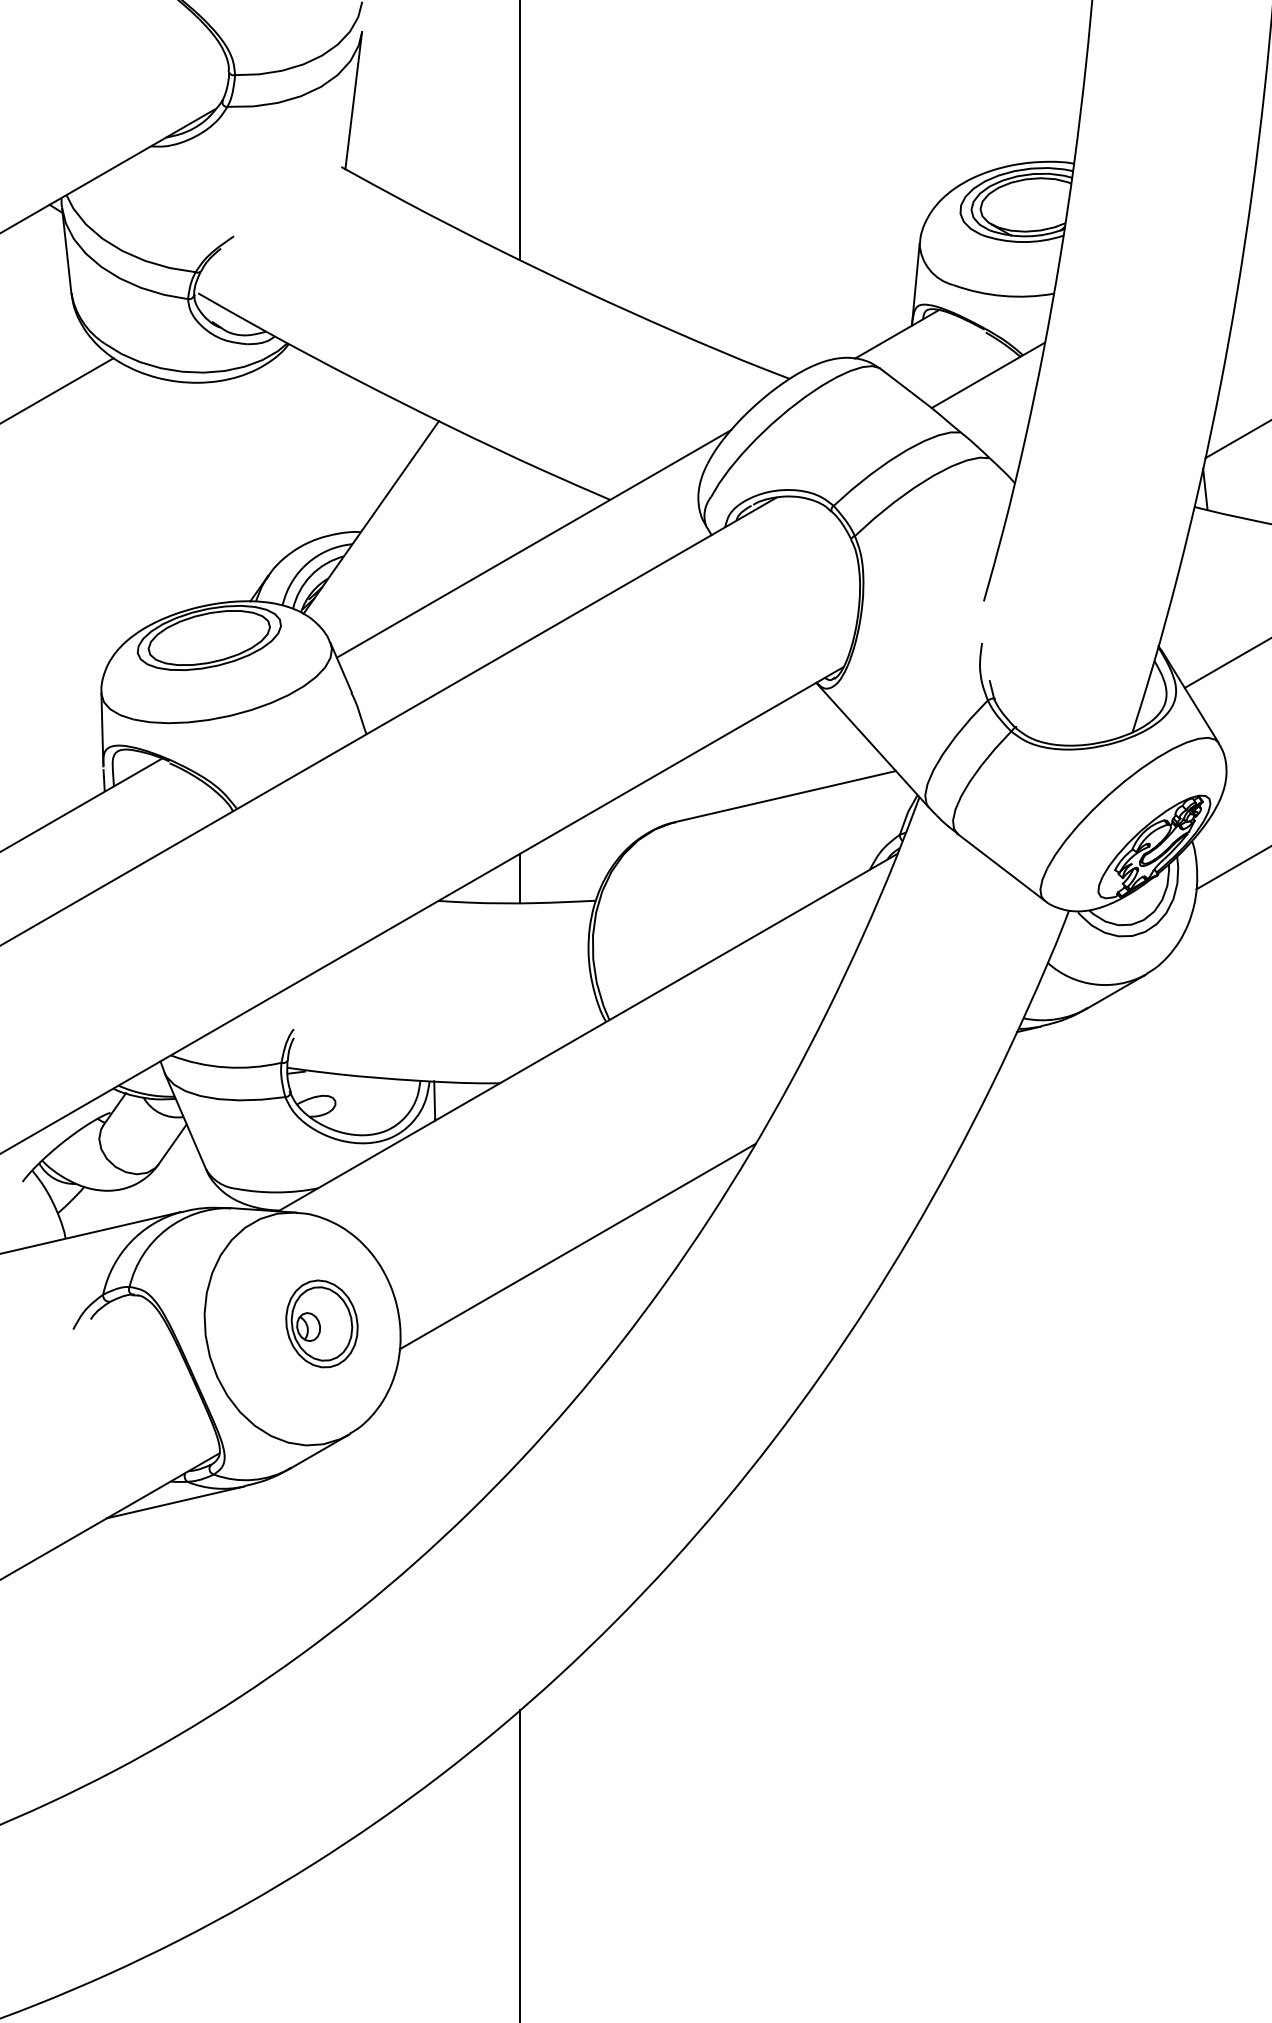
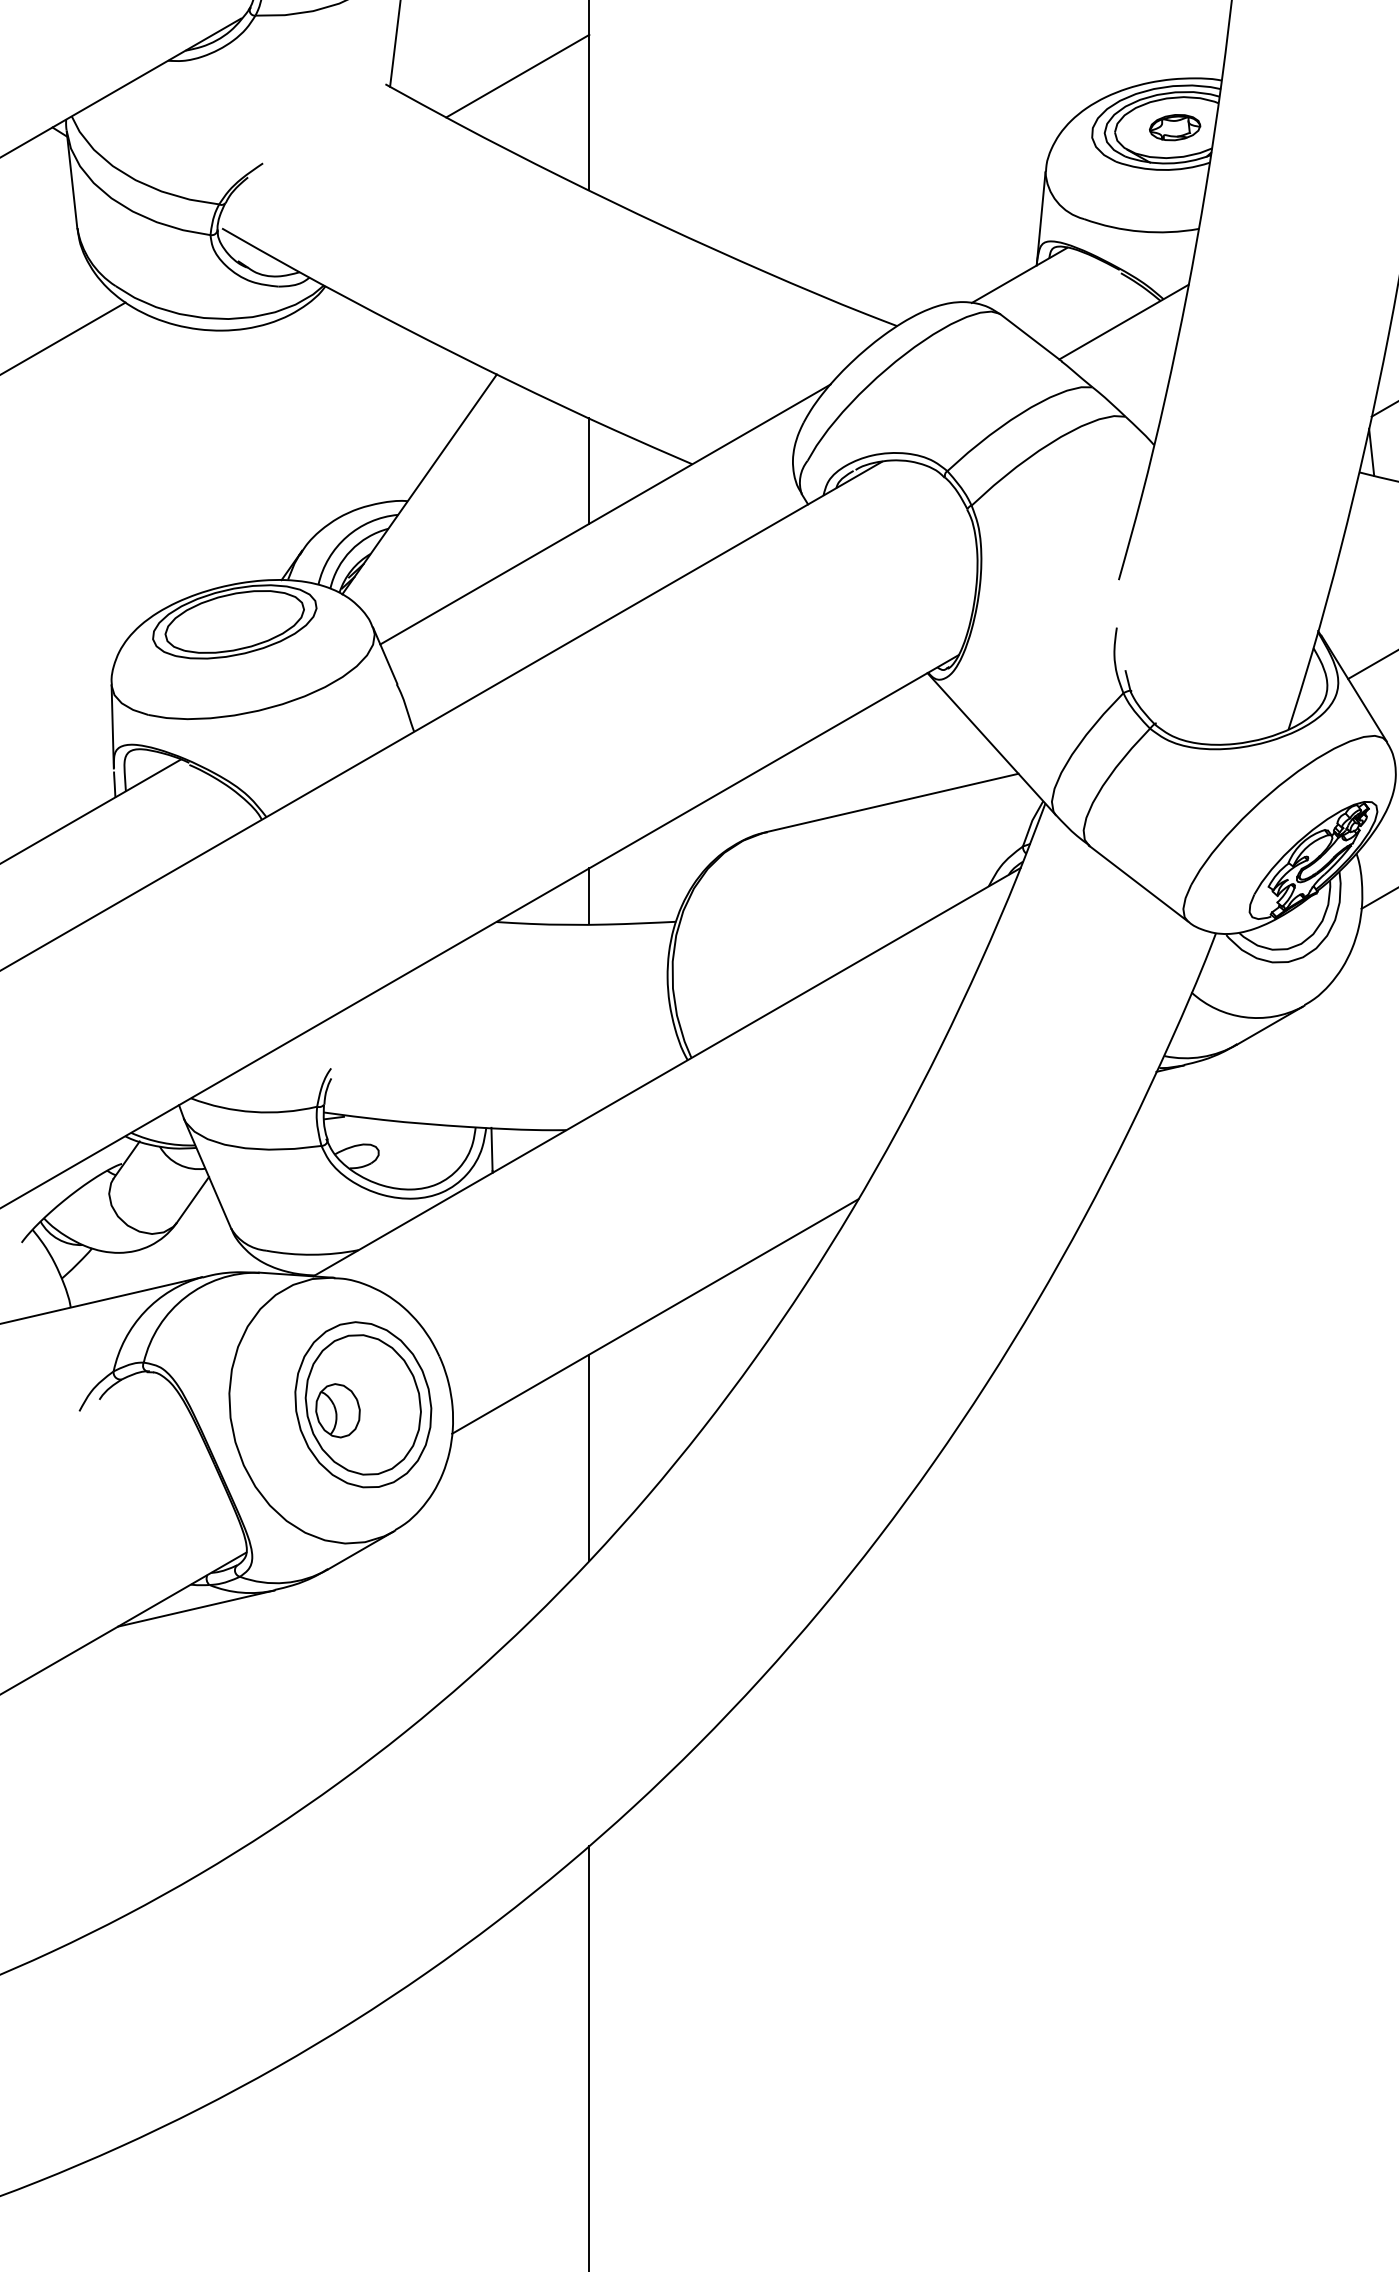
line: (456, 159) -> (516, 75), added
part: (1033, 204) -> (1175, 127), added
line: (519, 505) -> (588, 470), added
part: (321, 1323) -> (362, 1404), size x1.67
line: (519, 1369) -> (588, 1456), added

